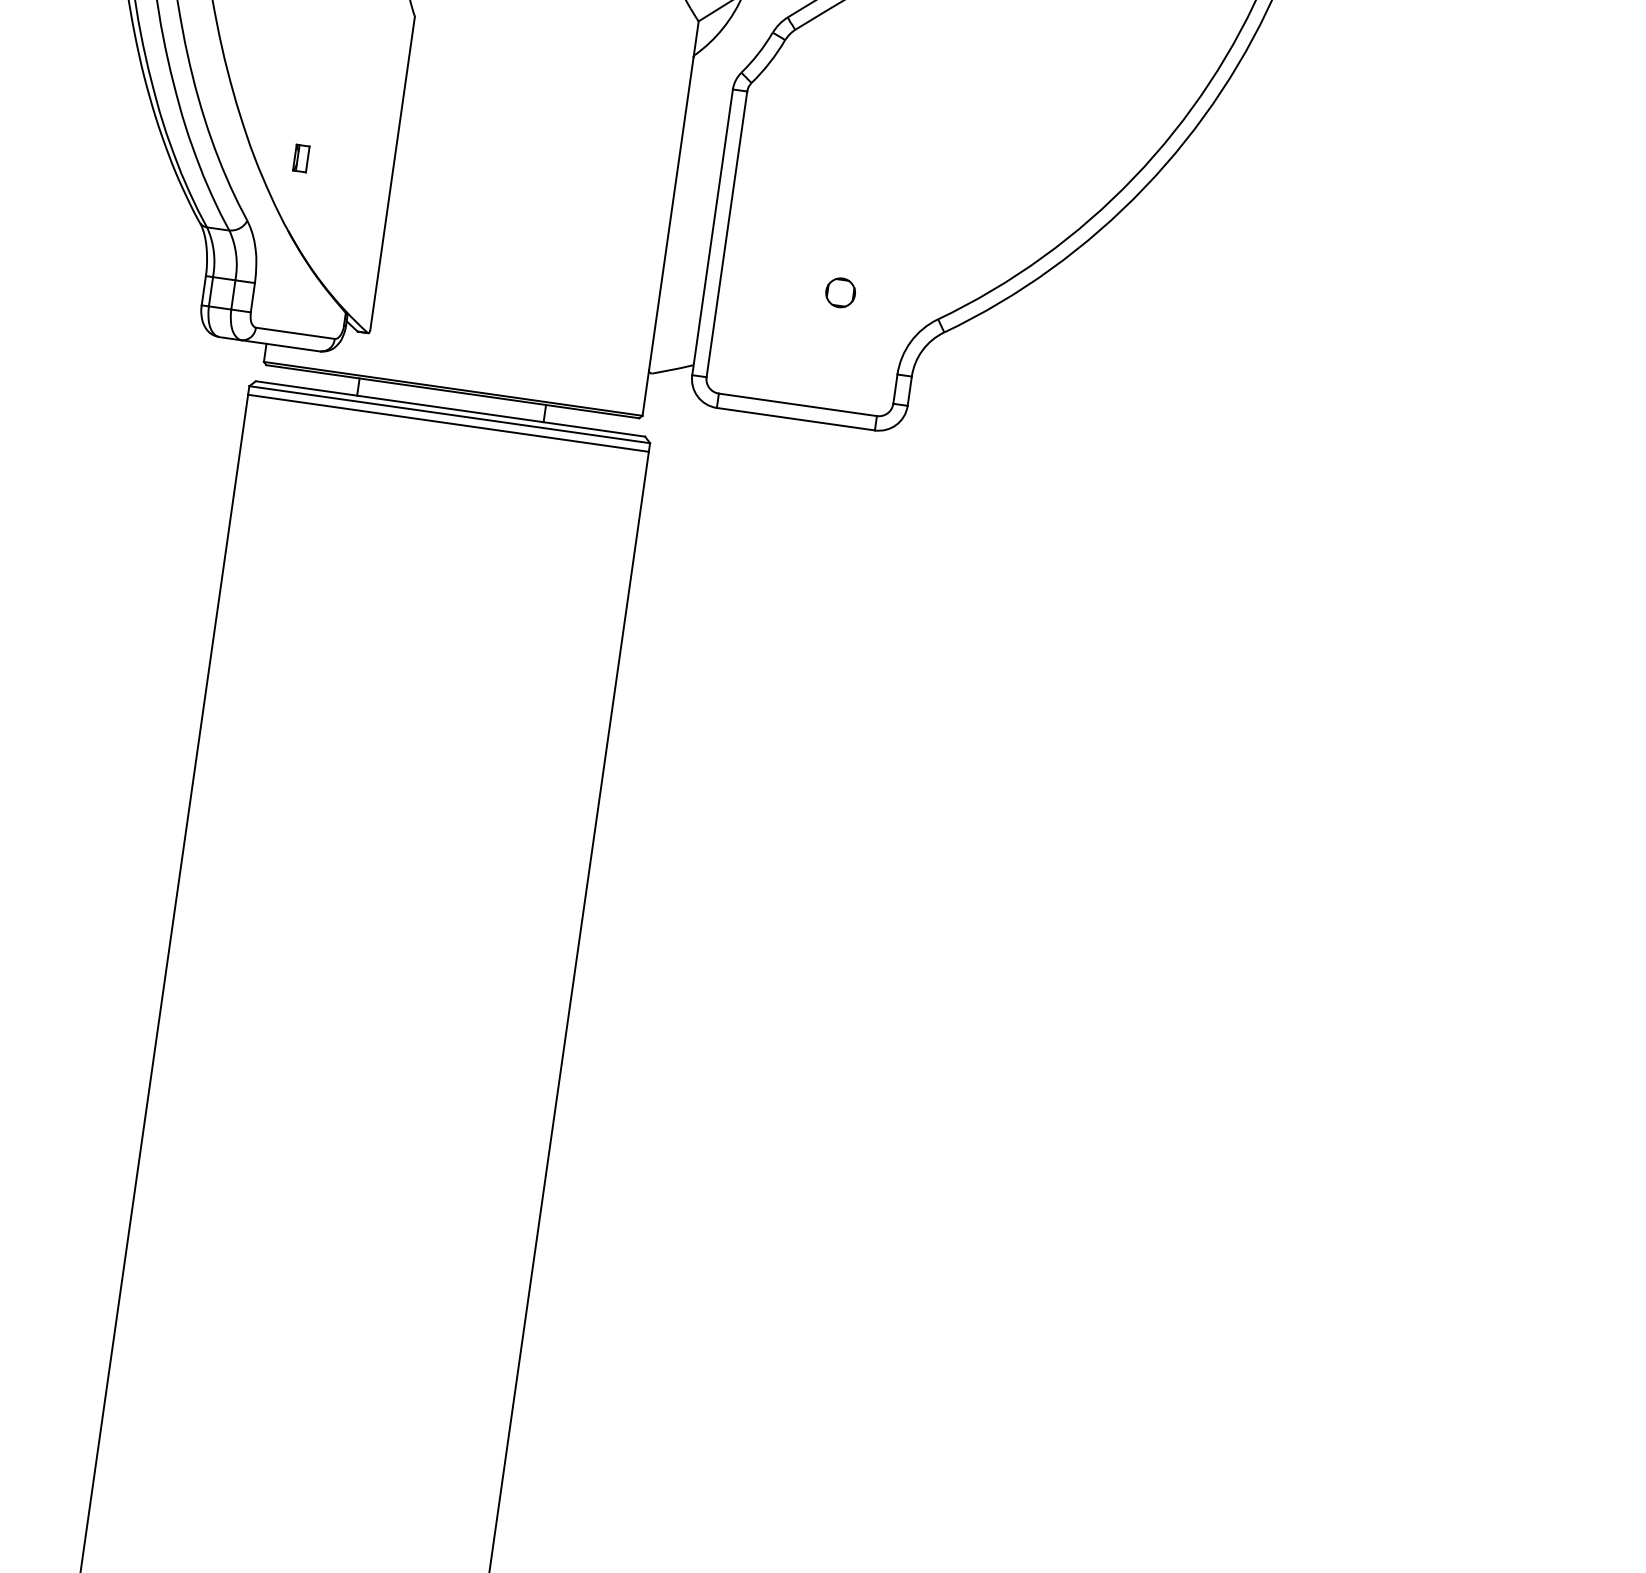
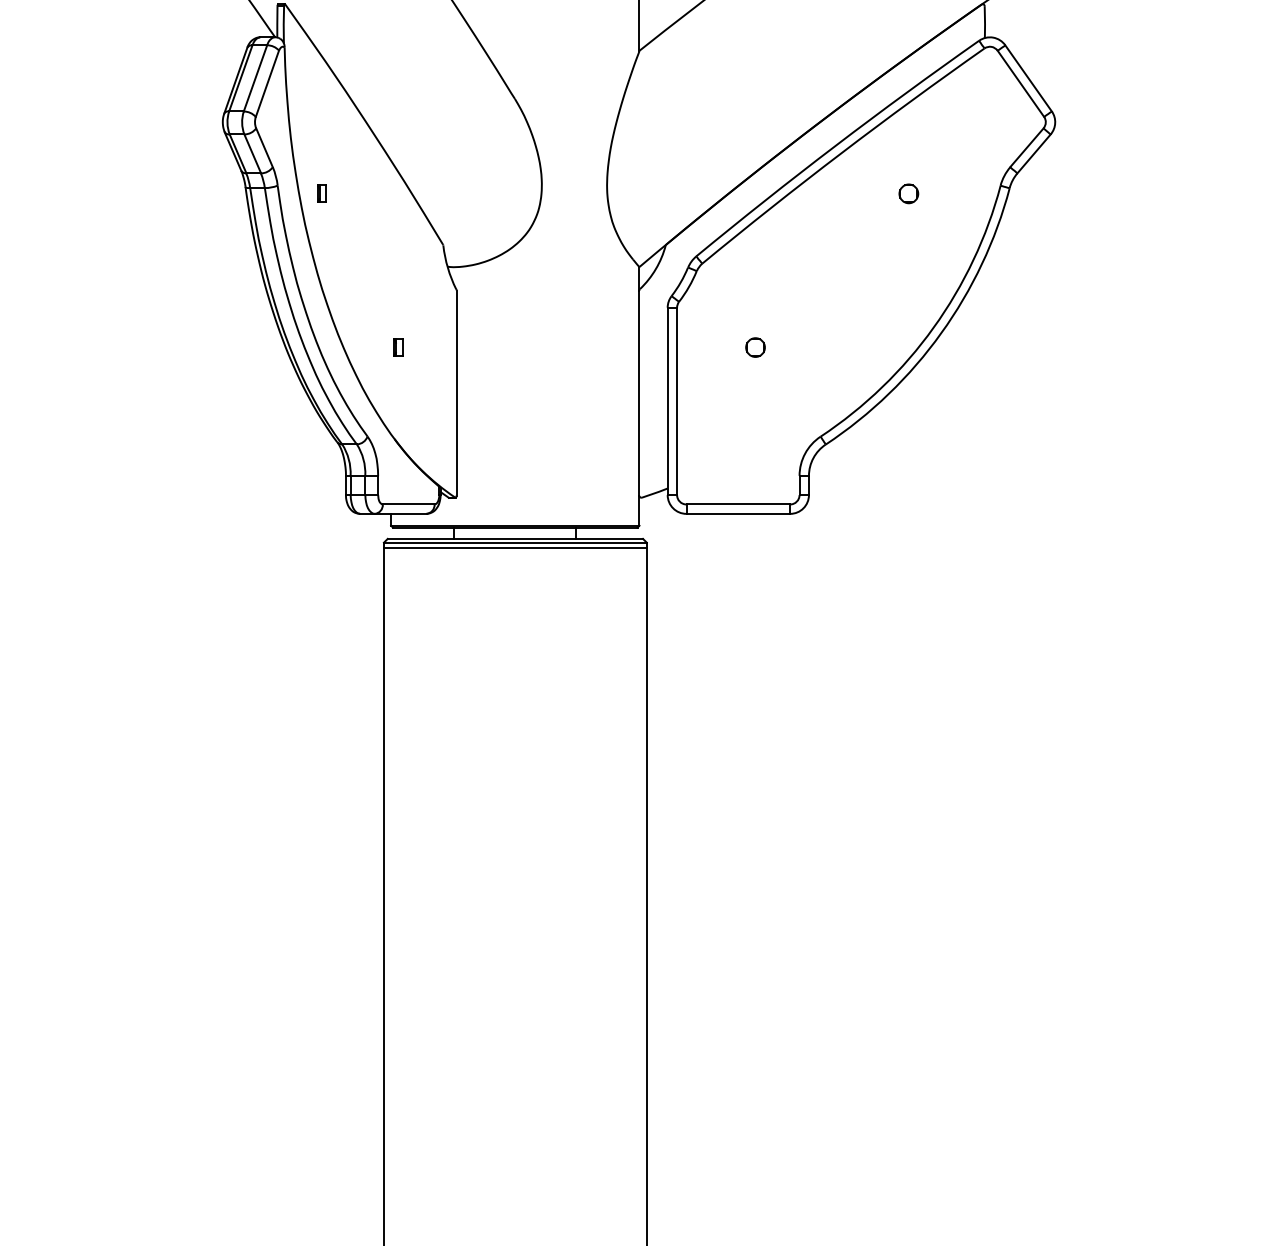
part: (301, 158) -> (398, 347), moved
circle: (840, 292) -> (755, 347), moved

